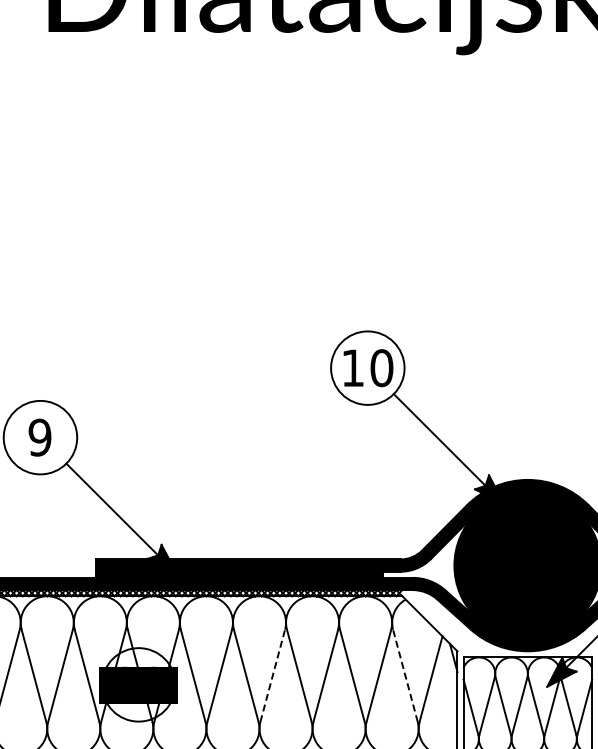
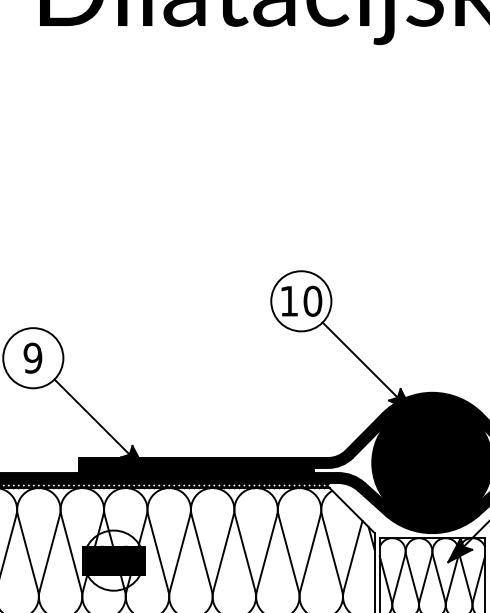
line: (272, 675) -> (223, 552), dashed -> solid
line: (405, 675) -> (332, 552), dashed -> solid

